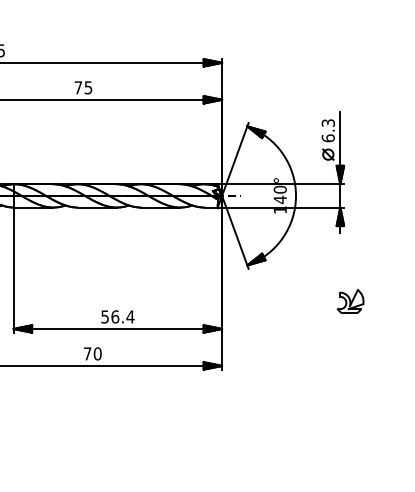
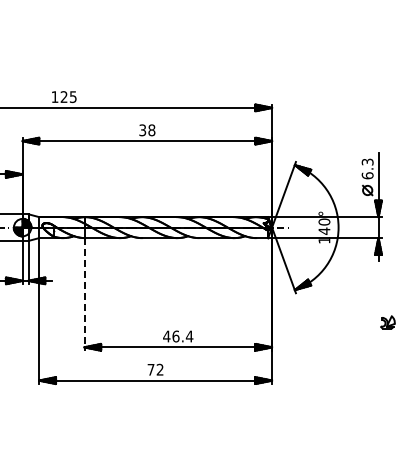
text: (83, 87) -> (147, 130), 75 -> 38
line: (13, 270) -> (84, 294), solid -> dashed
part: (350, 301) -> (387, 322), size x0.6
text: (104, 316) -> (166, 336), 56.4 -> 46.4
text: (96, 353) -> (159, 369), 70 -> 72

